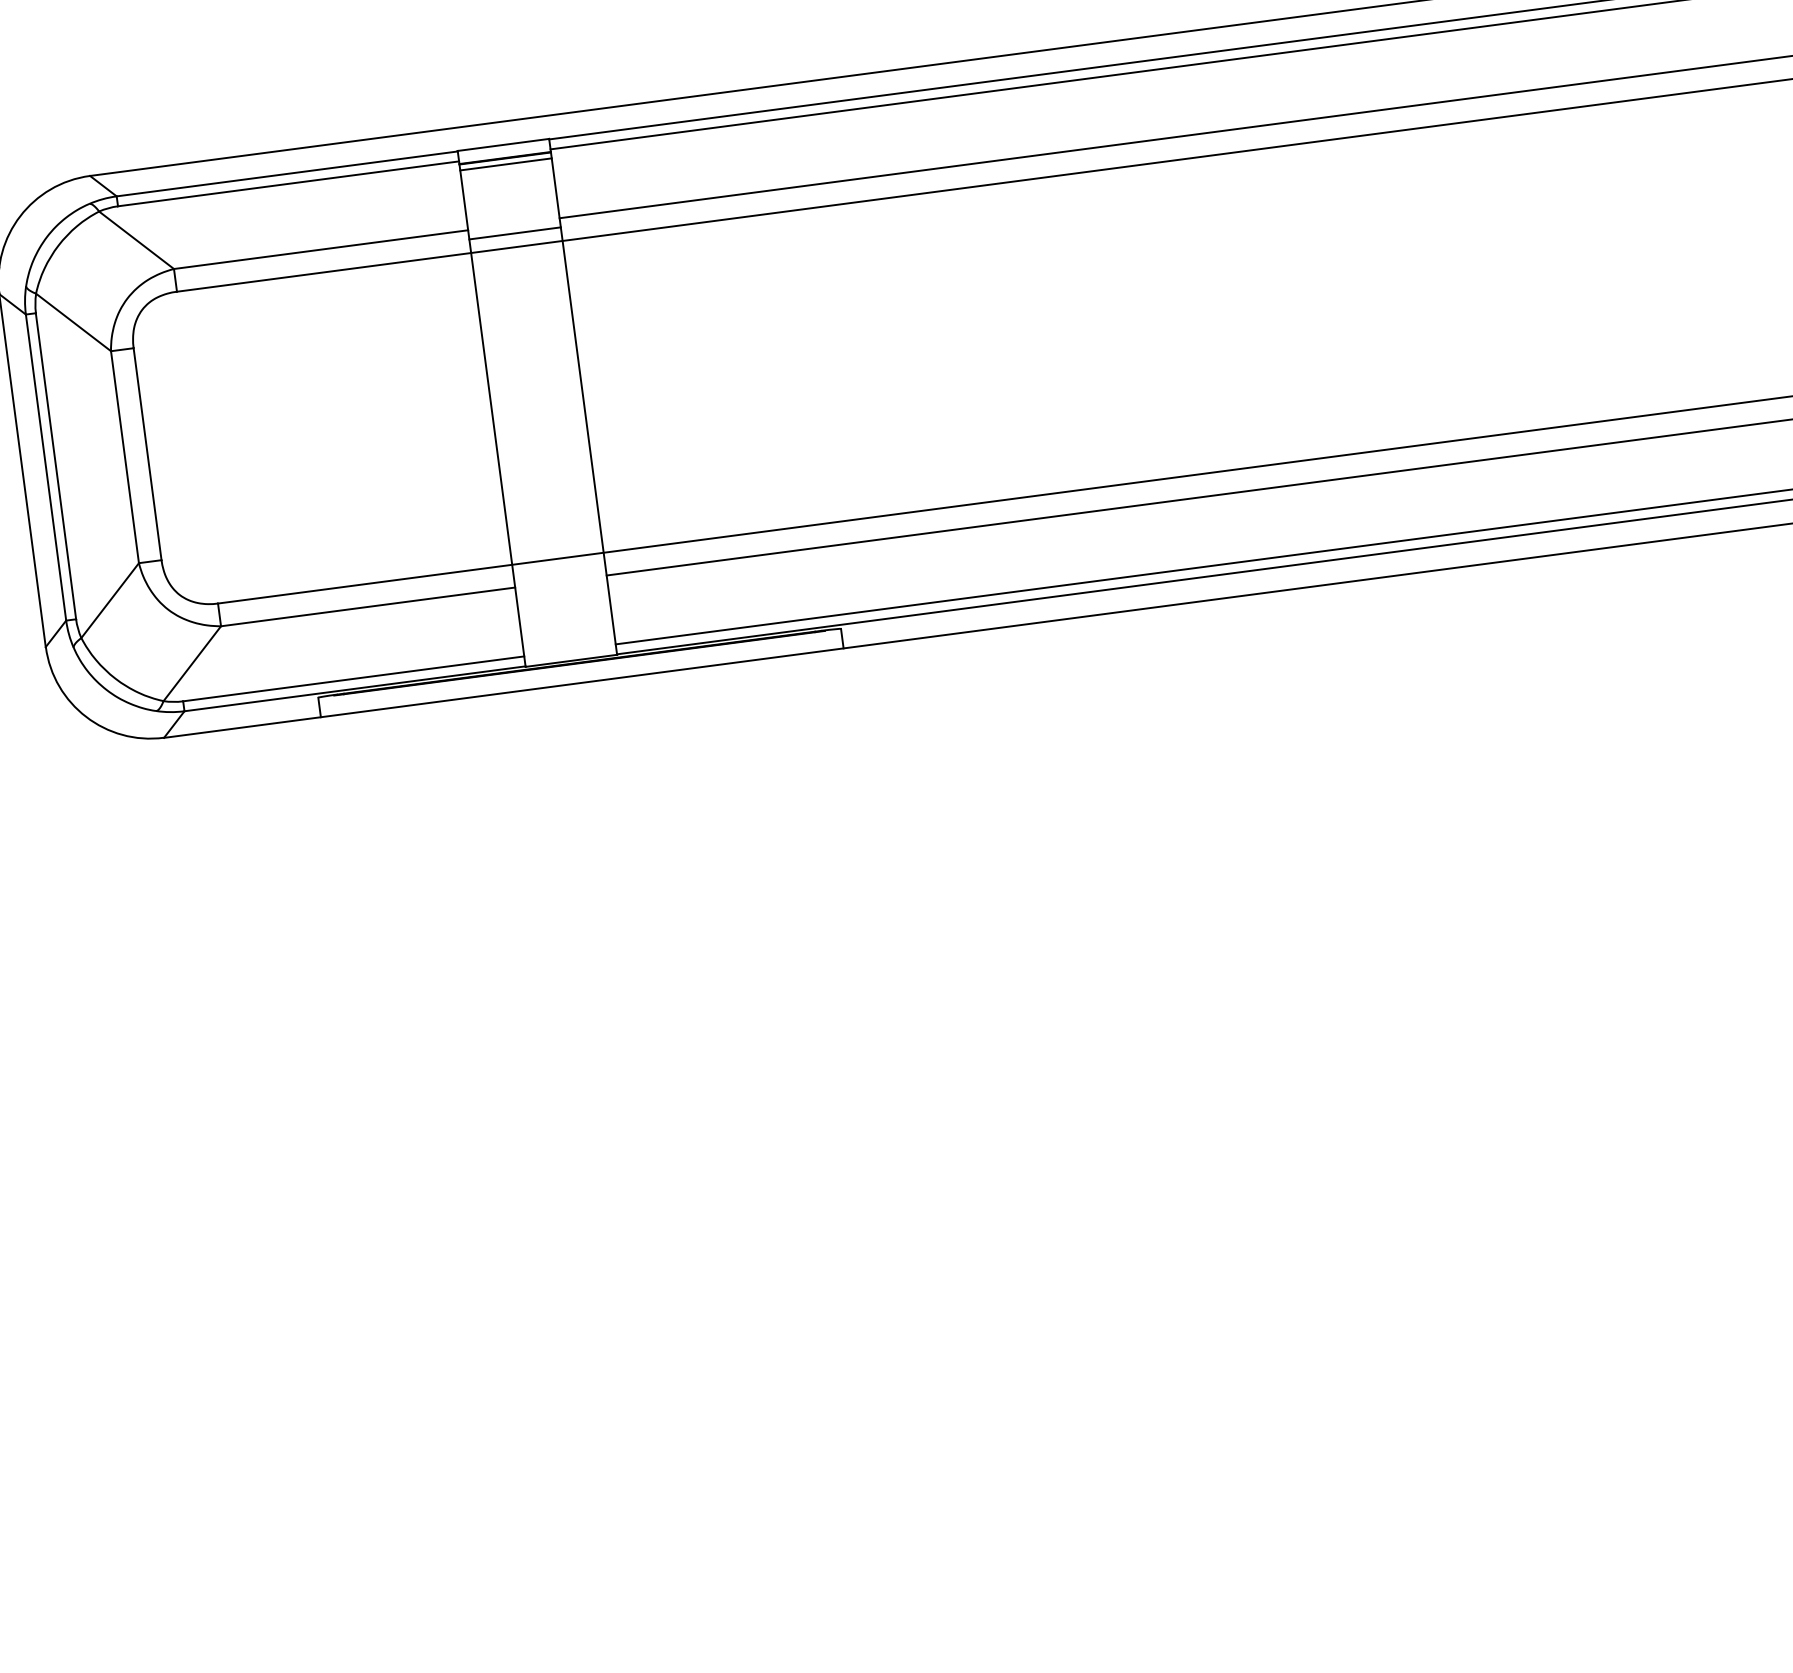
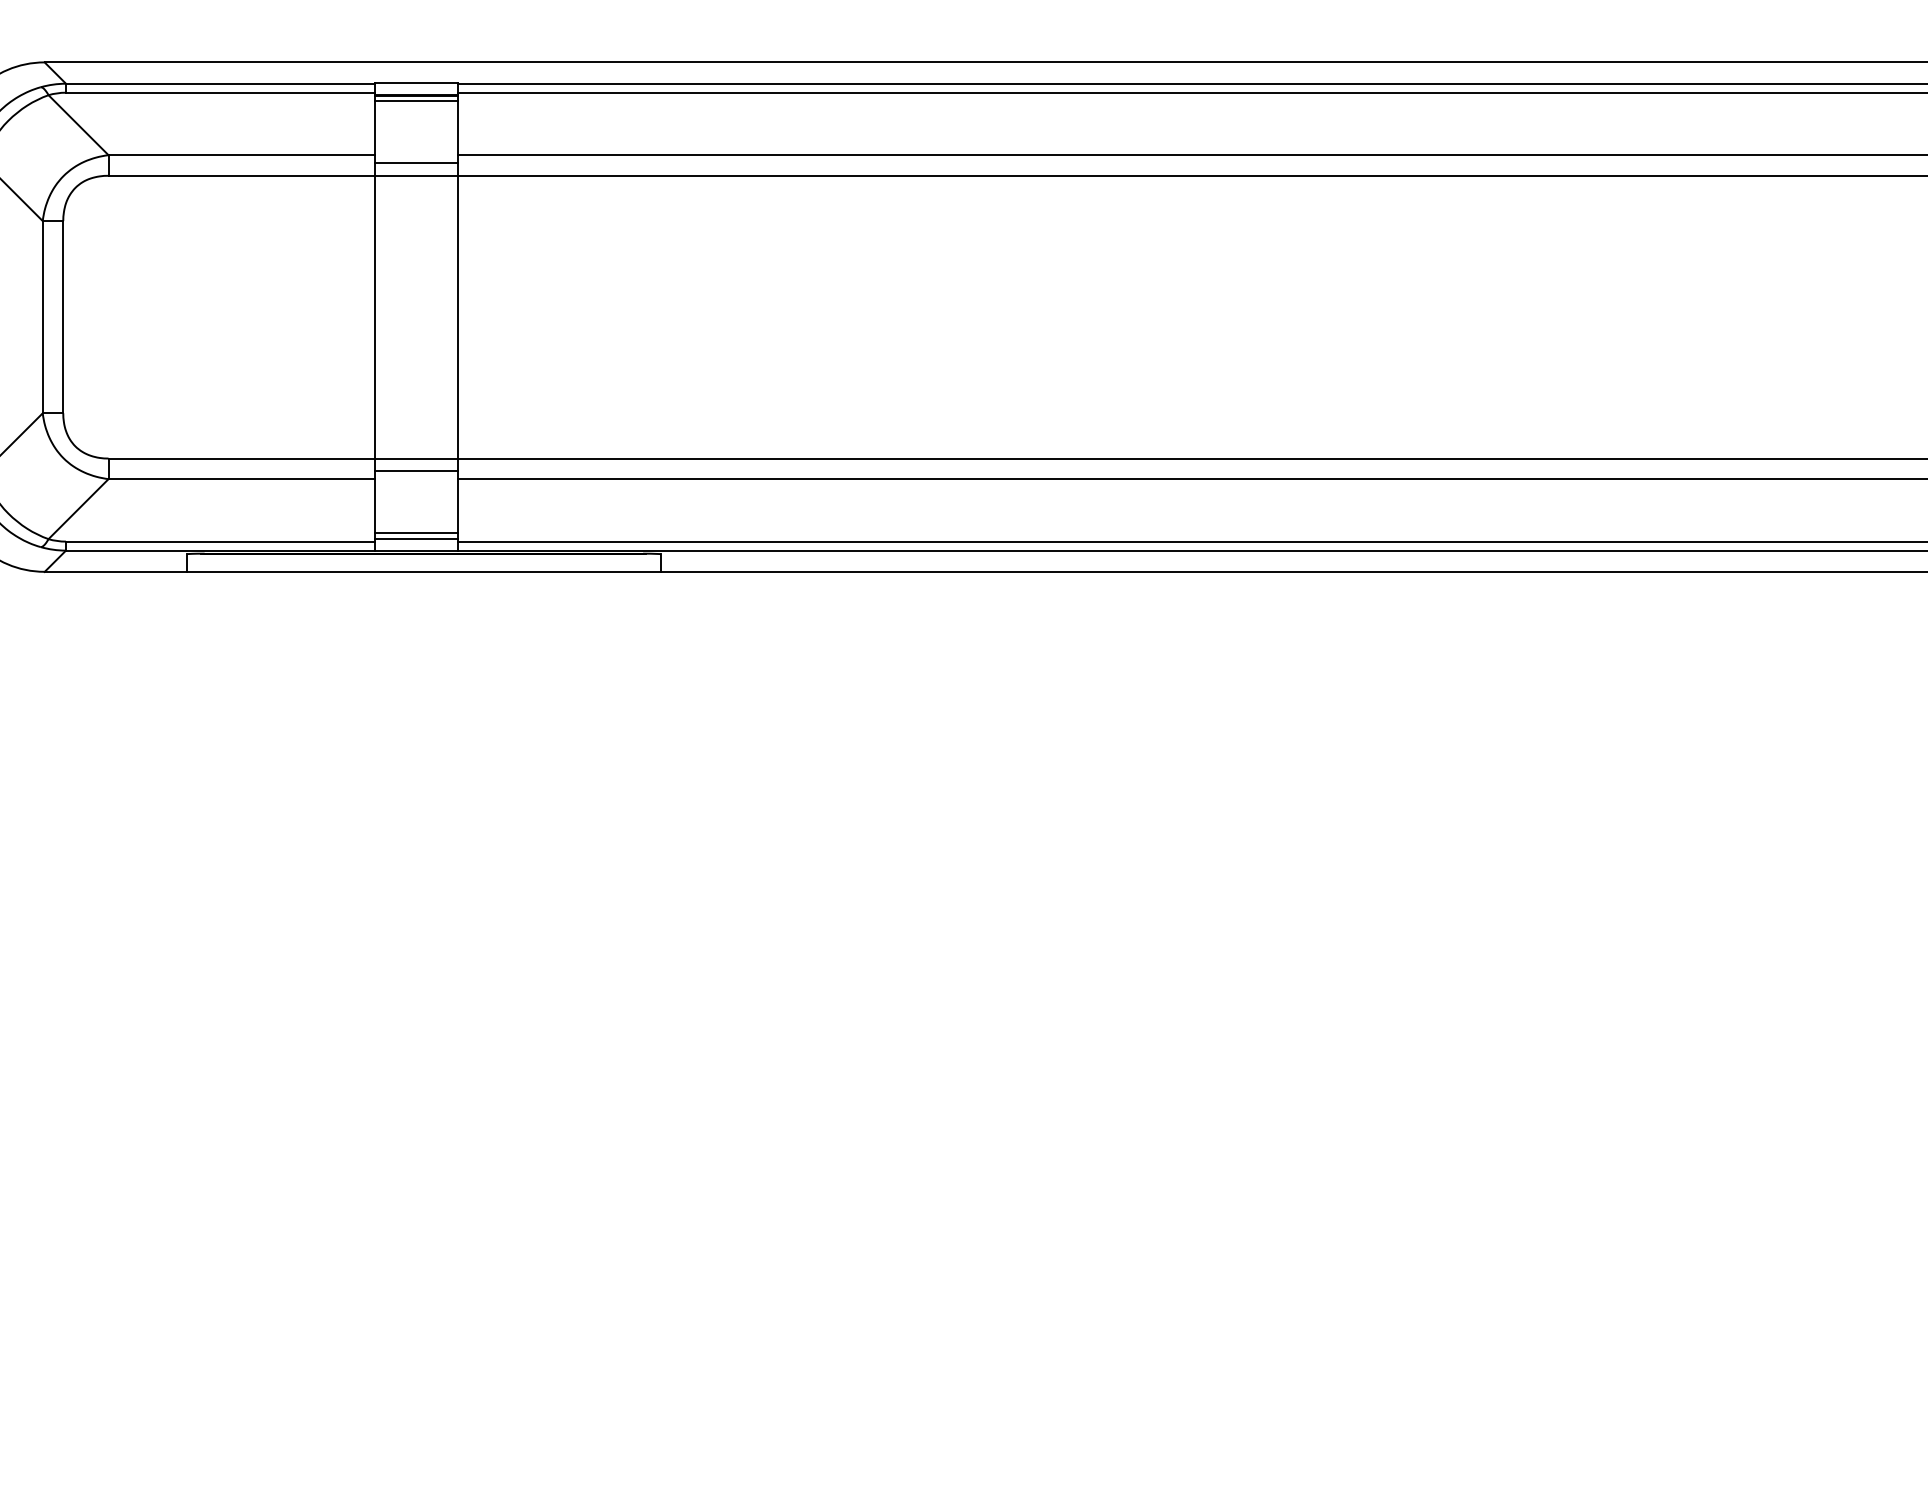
line: (559, 572) -> (416, 470), added
line: (568, 641) -> (416, 533), added
line: (569, 647) -> (416, 538), added

